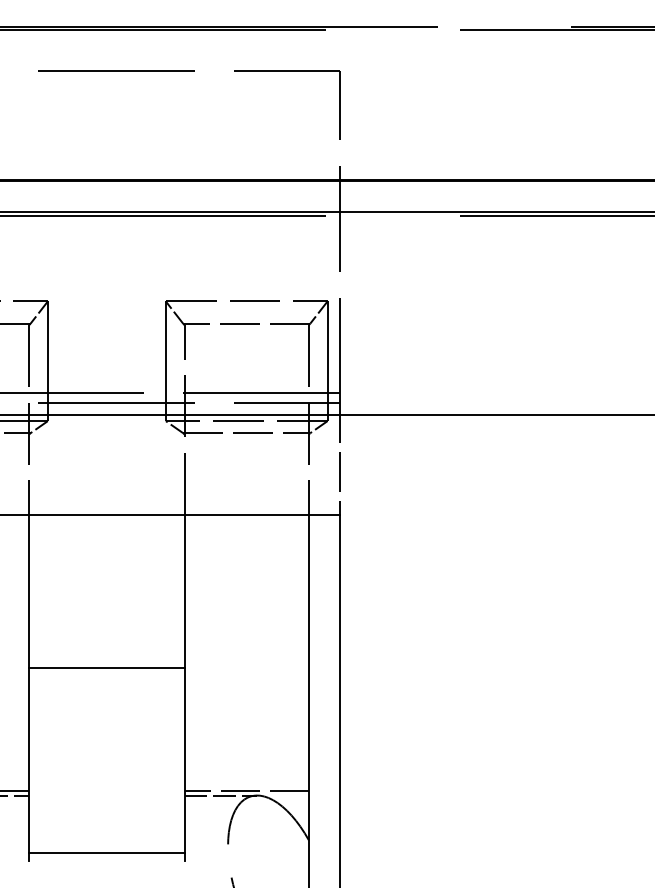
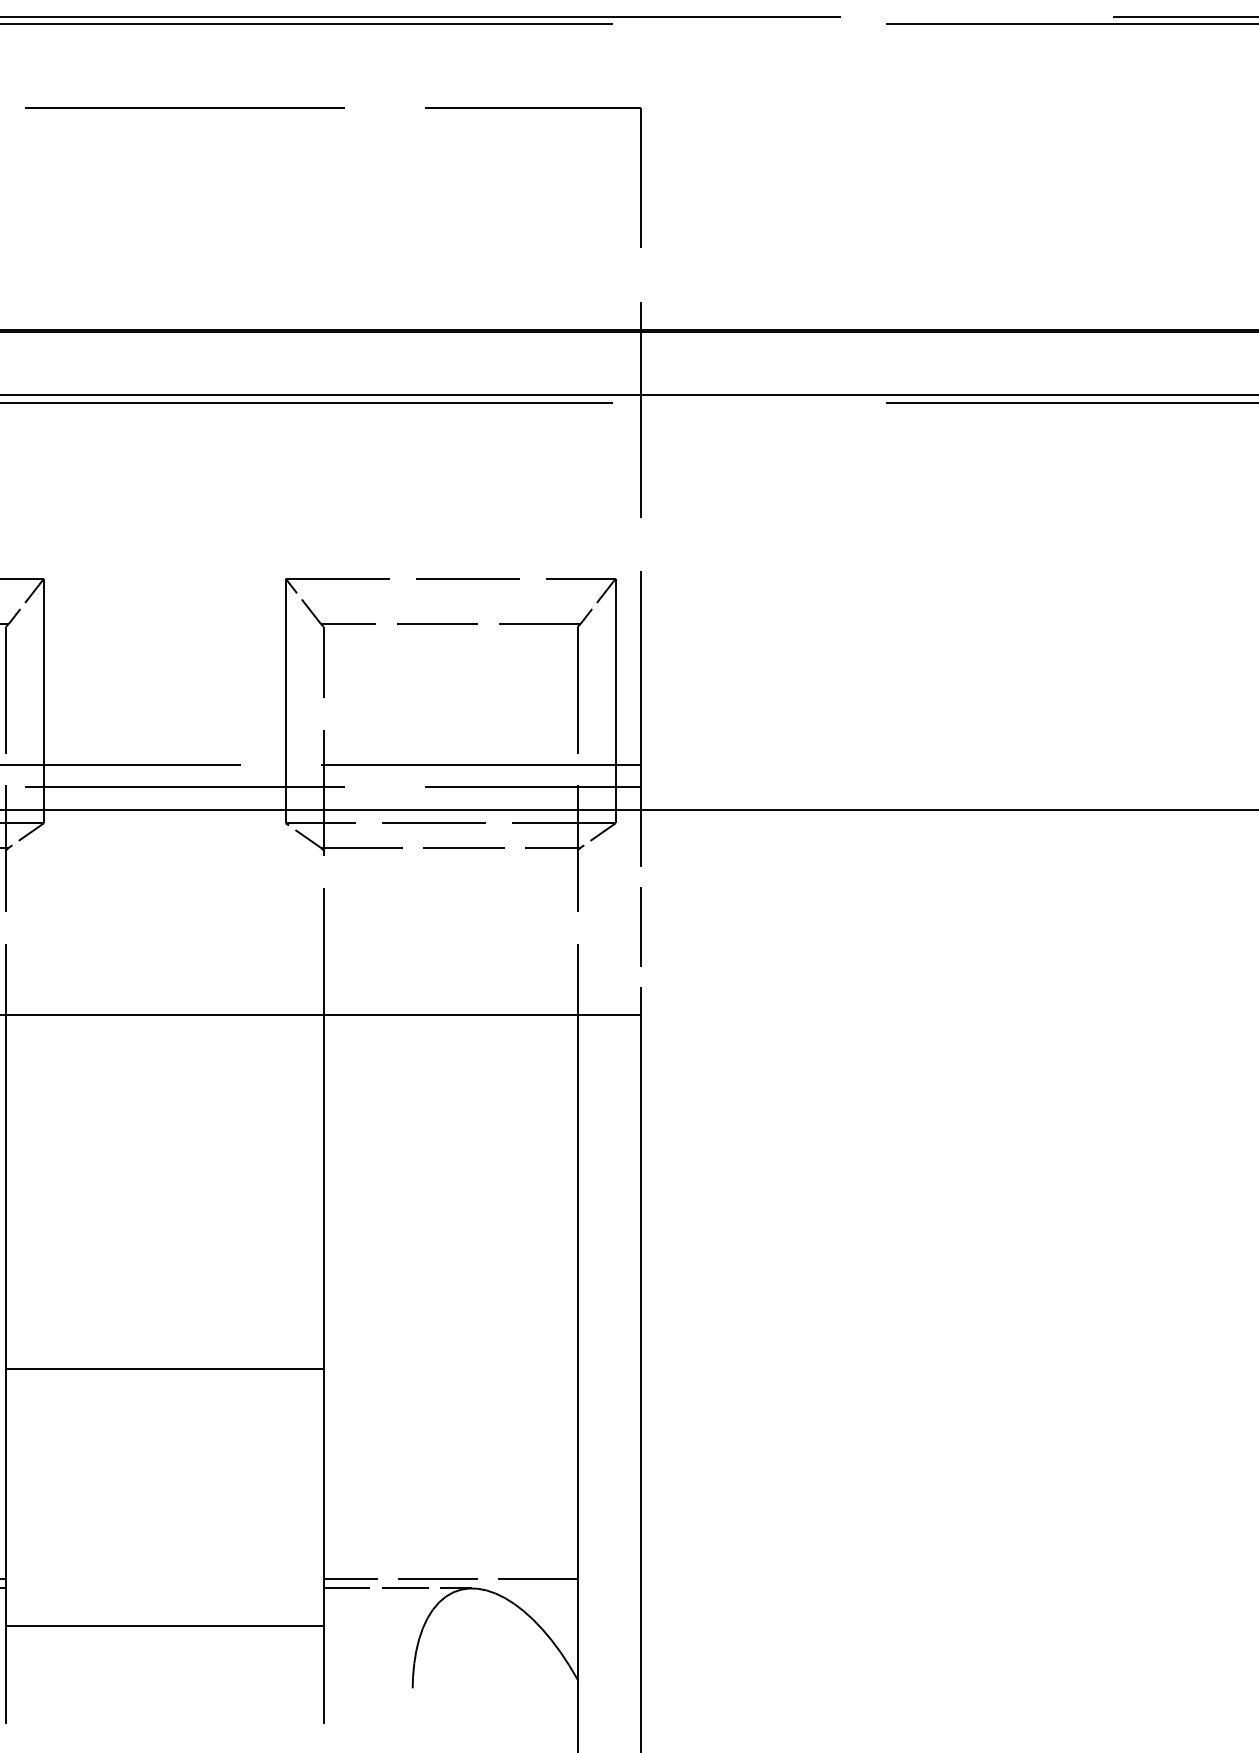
line: (106, 668) -> (164, 1369), moved
line: (106, 852) -> (164, 1625), moved

